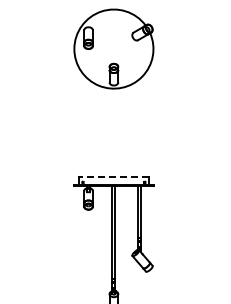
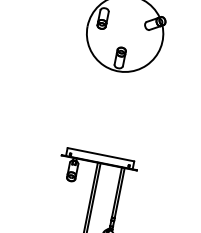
line: (113, 176) -> (100, 154), dashed -> solid

